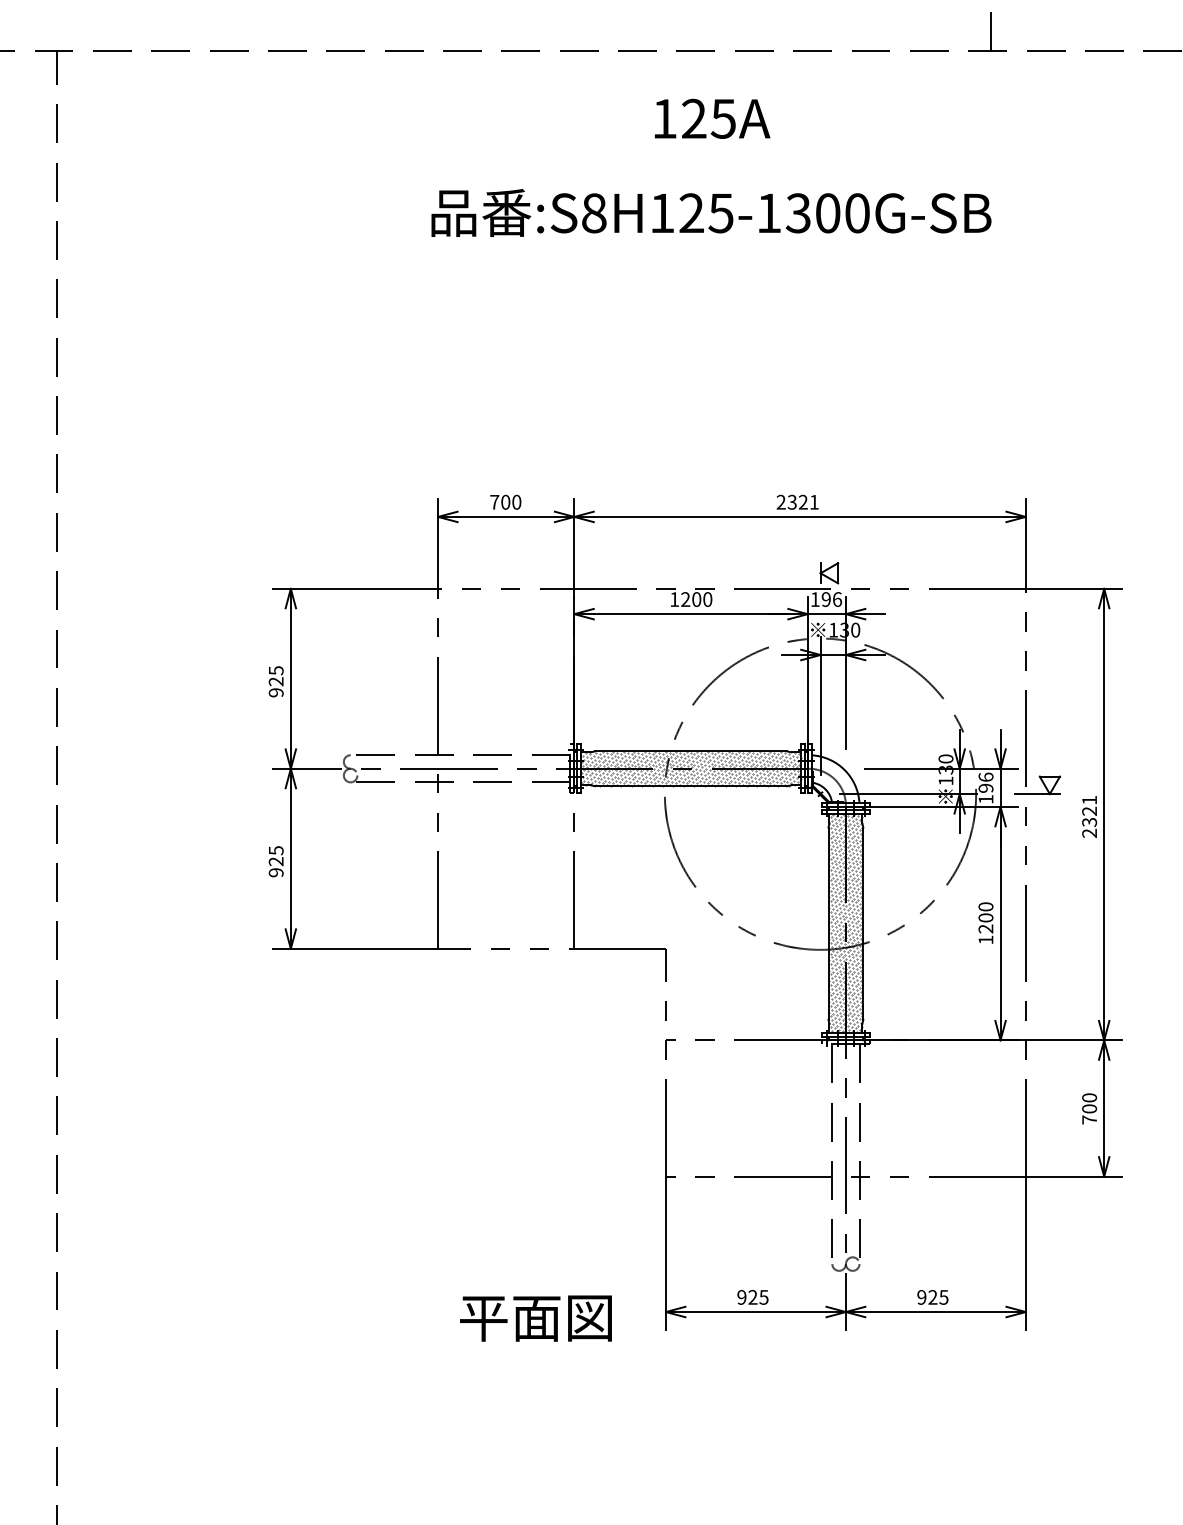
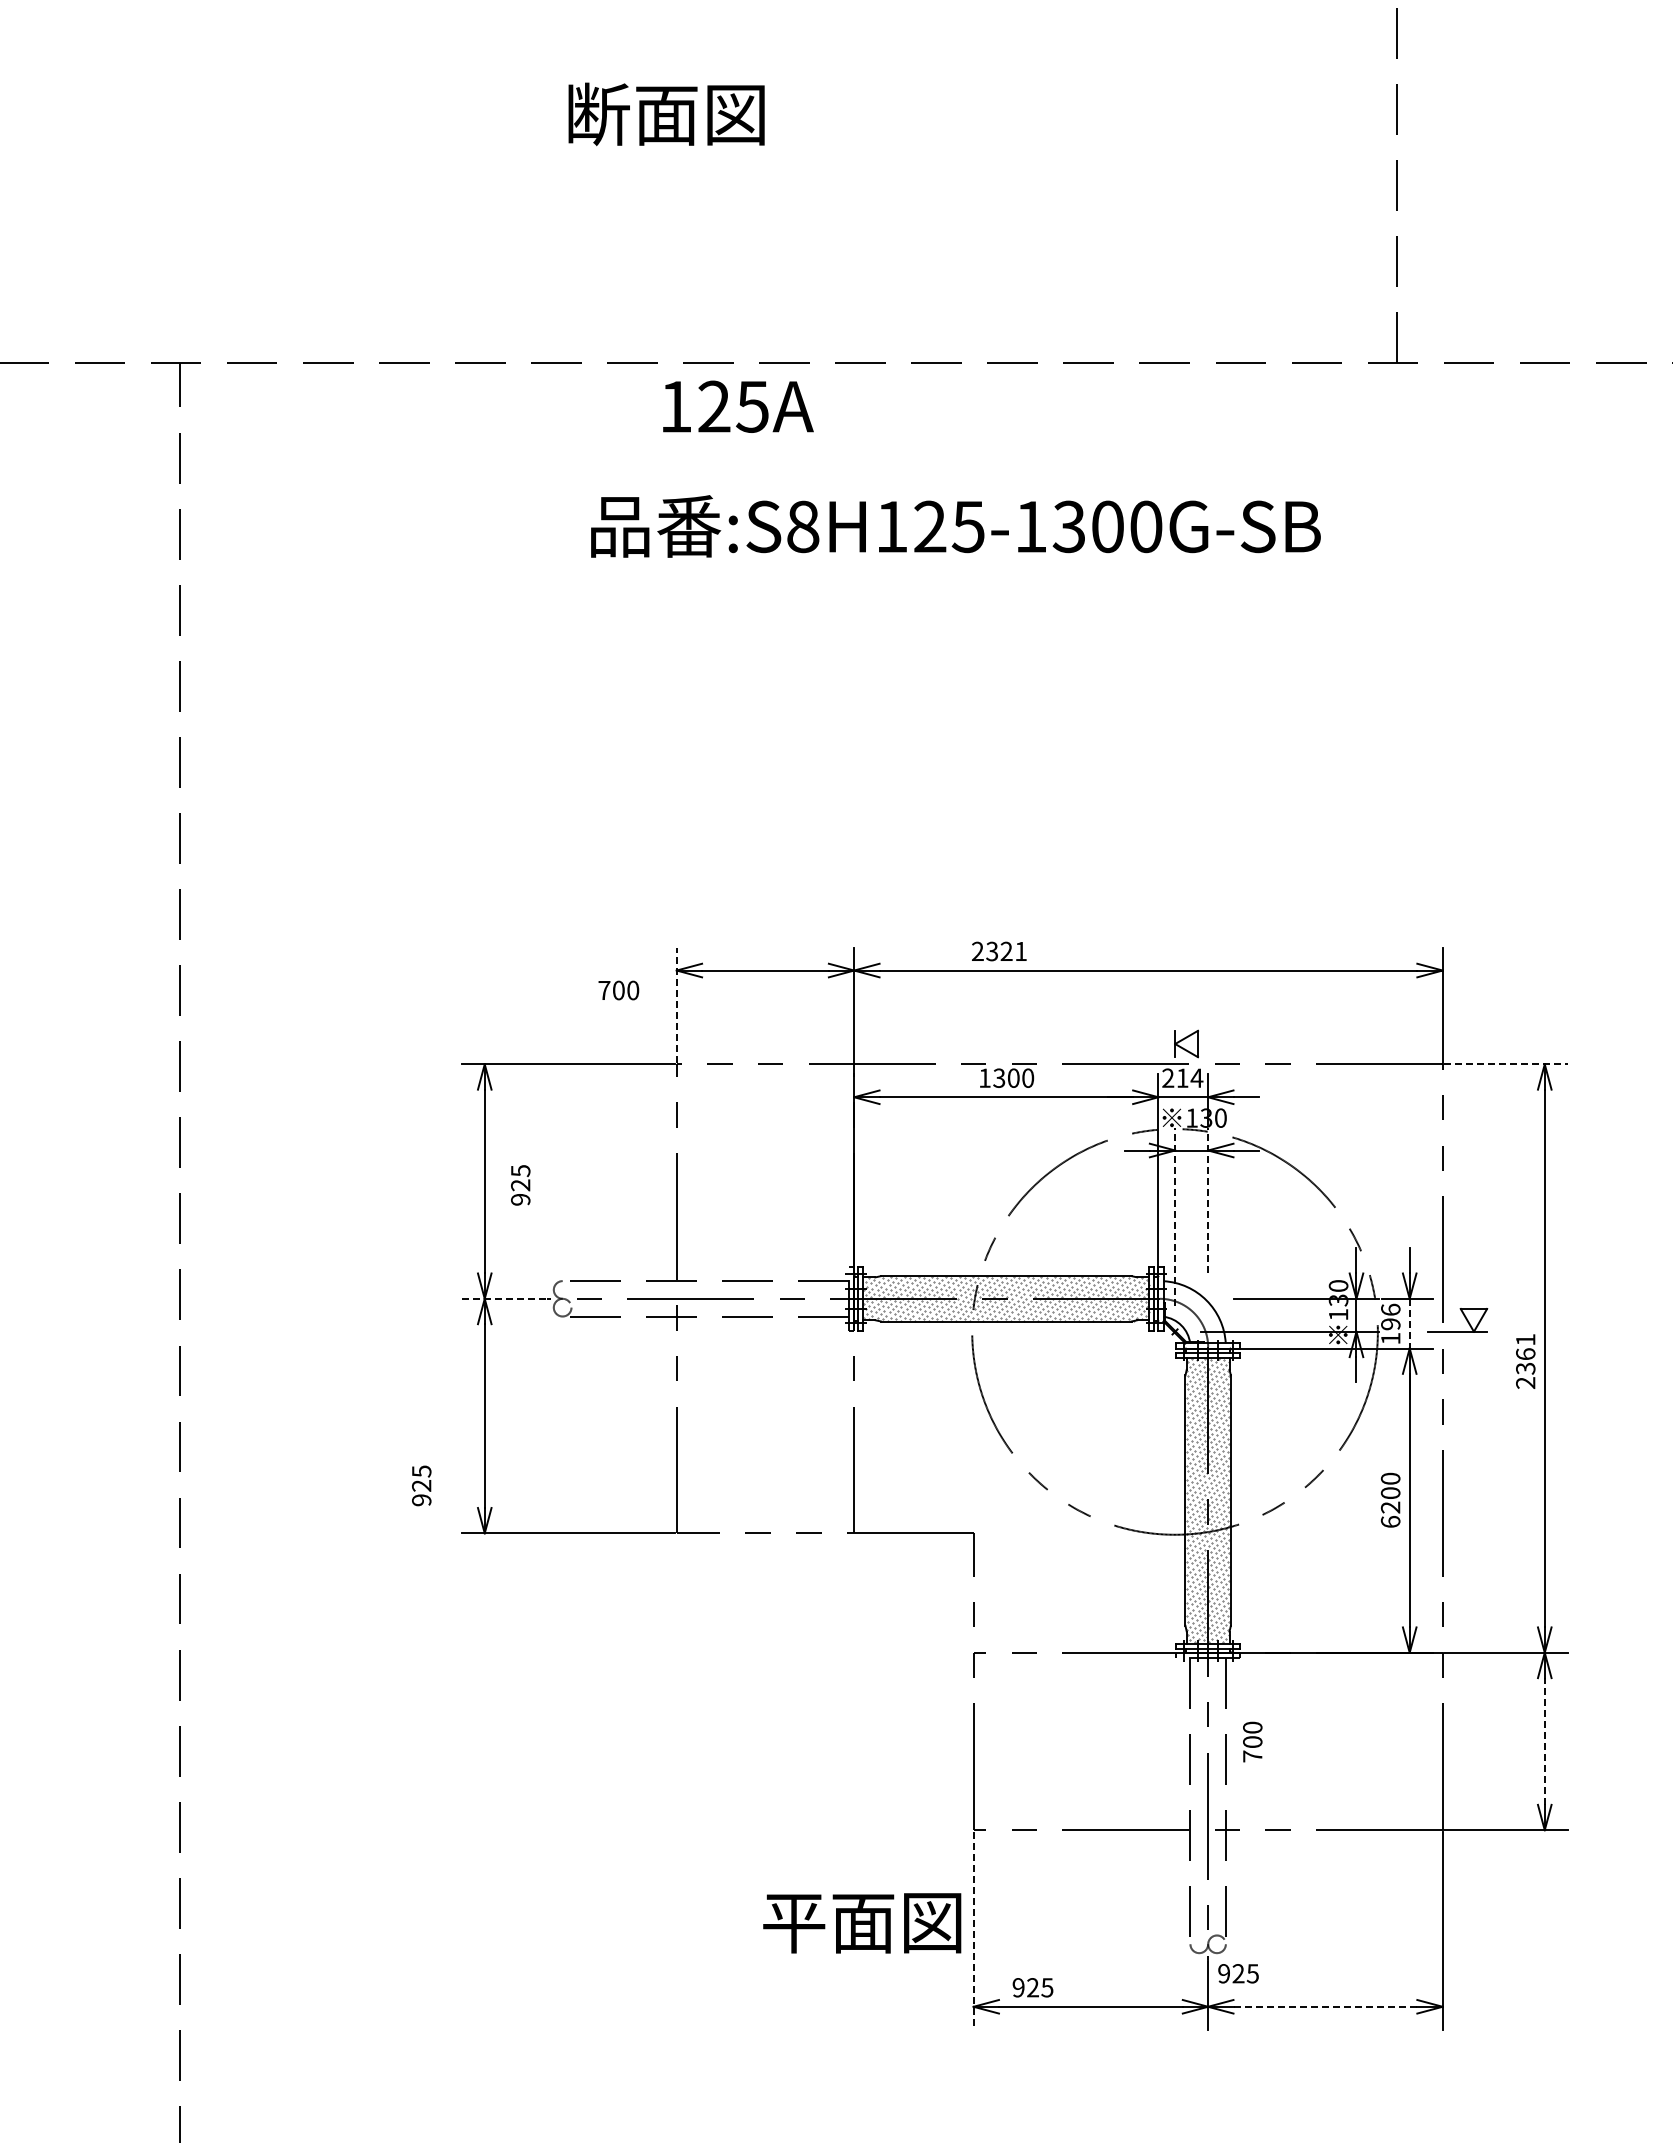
text: (712, 118) -> (738, 406), moved
text: (711, 213) -> (955, 526), moved
text: (505, 502) -> (618, 990), moved
text: (797, 502) -> (999, 951), moved
line: (437, 543) -> (676, 1005), solid -> dashed
line: (1074, 589) -> (1505, 1064), solid -> dashed
text: (826, 598) -> (1182, 1077), 196 -> 214
text: (685, 599) -> (999, 1078), 1200 -> 1300
text: (276, 681) -> (520, 1185), moved
line: (846, 693) -> (1208, 1200), solid -> dashed
line: (820, 705) -> (1175, 1216), solid -> dashed
line: (305, 768) -> (503, 1298), solid -> dashed
line: (1000, 787) -> (1409, 1323), solid -> dashed
text: (1089, 811) -> (1525, 1354), 2321 -> 2361
text: (276, 861) -> (421, 1485), moved
text: (985, 939) -> (1390, 1521), 1200 -> 6200
text: (1089, 1108) -> (1252, 1741), moved
line: (1103, 1108) -> (1544, 1741), solid -> dashed
line: (665, 1254) -> (973, 1931), solid -> dashed
text: (752, 1297) -> (1032, 1987), moved
text: (932, 1297) -> (1238, 1973), moved
line: (935, 1311) -> (1325, 2006), solid -> dashed
text: (536, 1318) -> (862, 1923), moved

